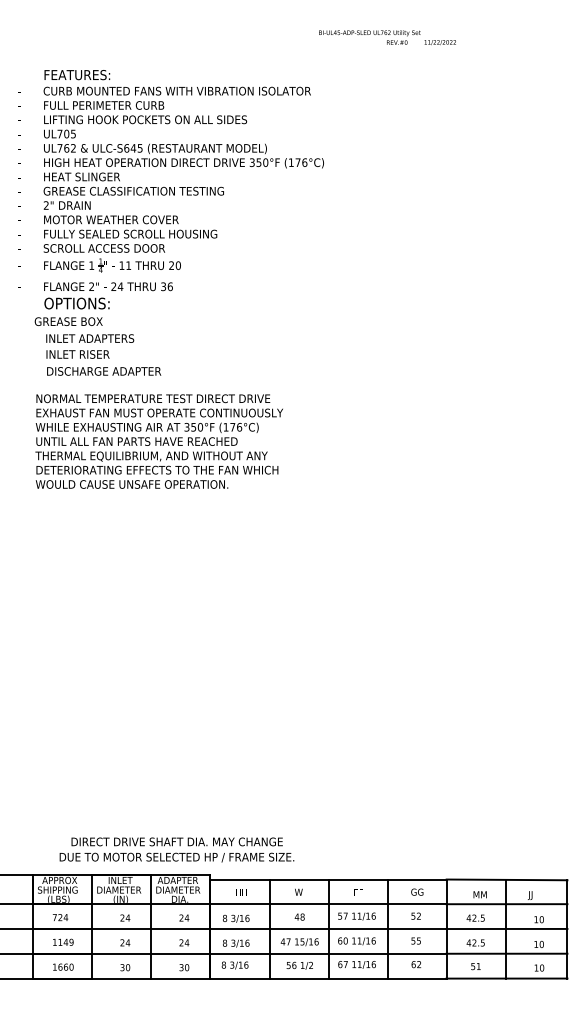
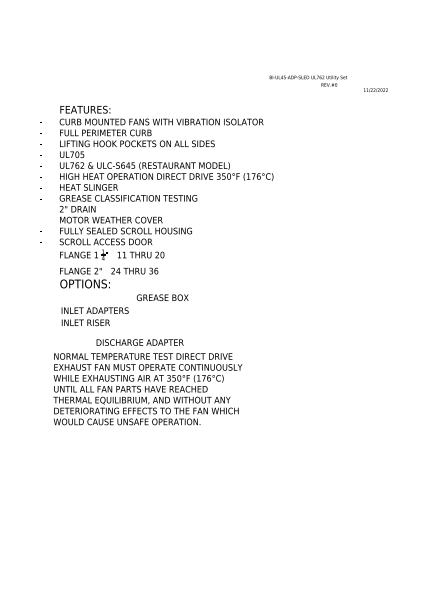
text: (439, 42) -> (375, 90), moved
text: (68, 321) -> (162, 297), moved
text: (104, 371) -> (140, 342), moved

